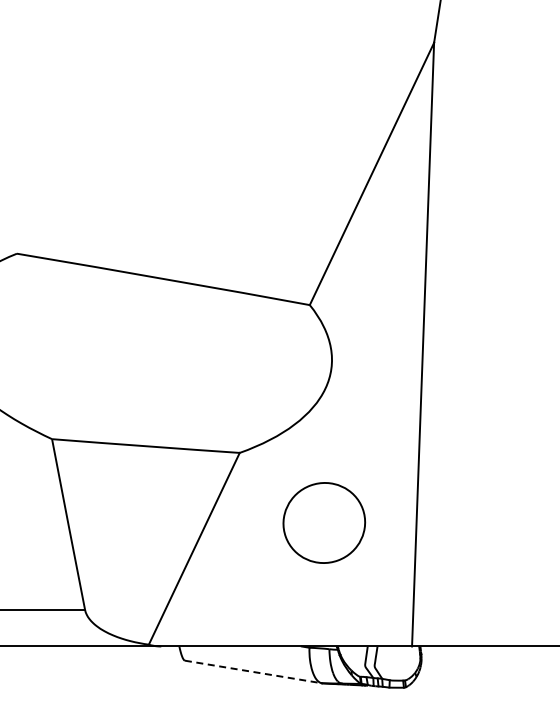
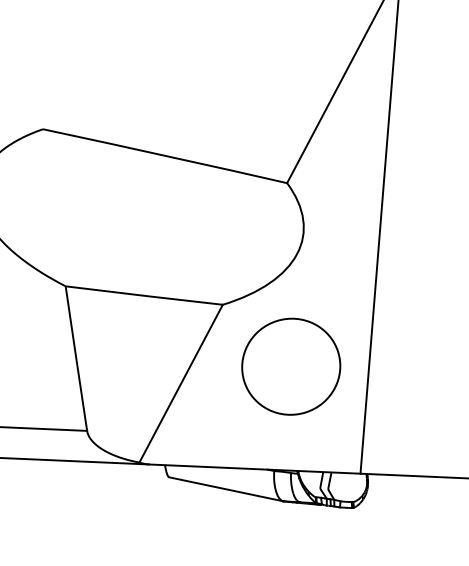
part: (324, 522) -> (291, 366), size x1.43
line: (253, 672) -> (226, 489), dashed -> solid

